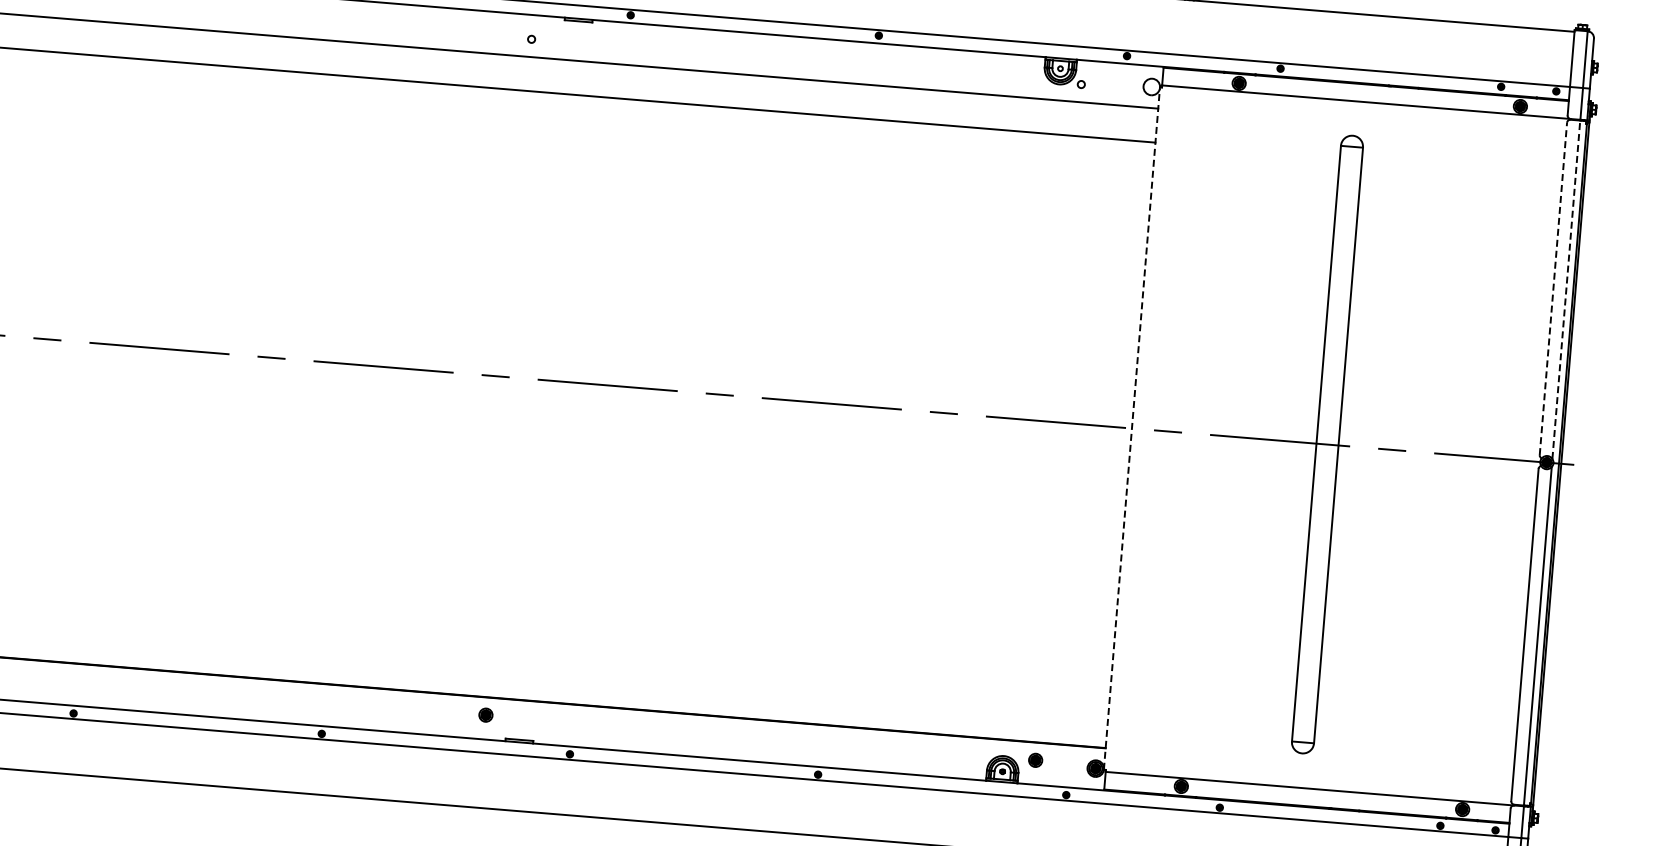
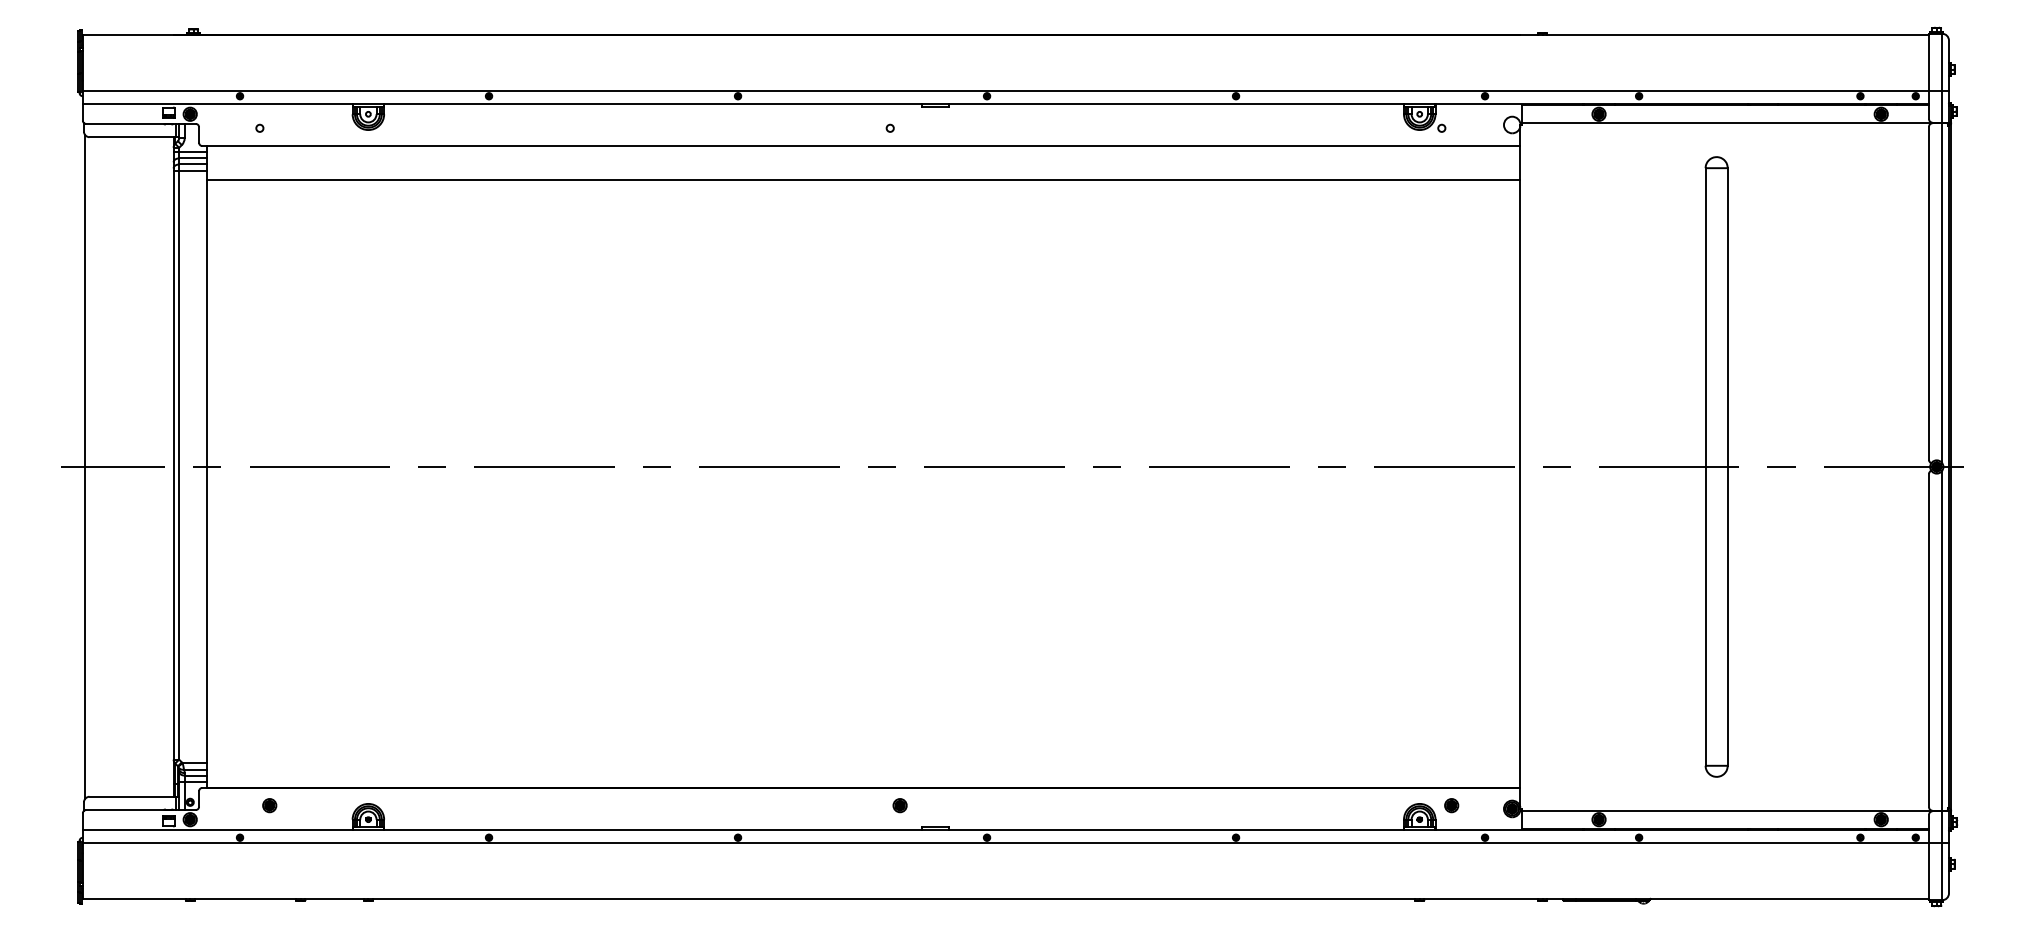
line: (1553, 289) -> (1929, 293), dashed -> solid
line: (1566, 290) -> (1942, 293), dashed -> solid
line: (1132, 428) -> (1520, 466), dashed -> solid

